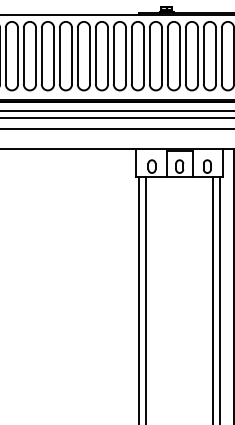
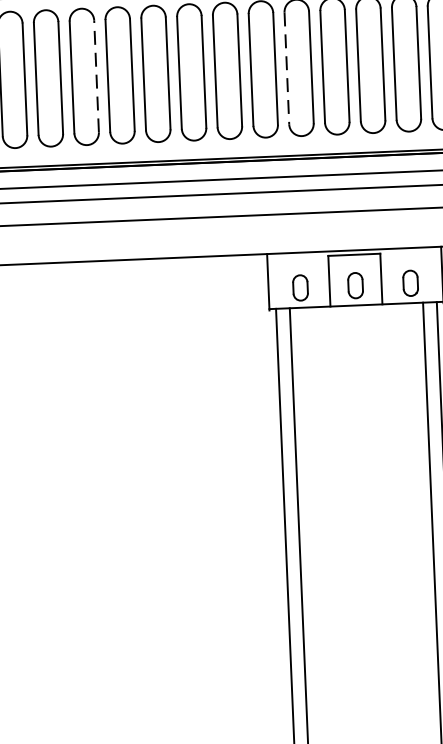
line: (54, 55) -> (97, 75), solid -> dashed
line: (149, 56) -> (286, 69), solid -> dashed

